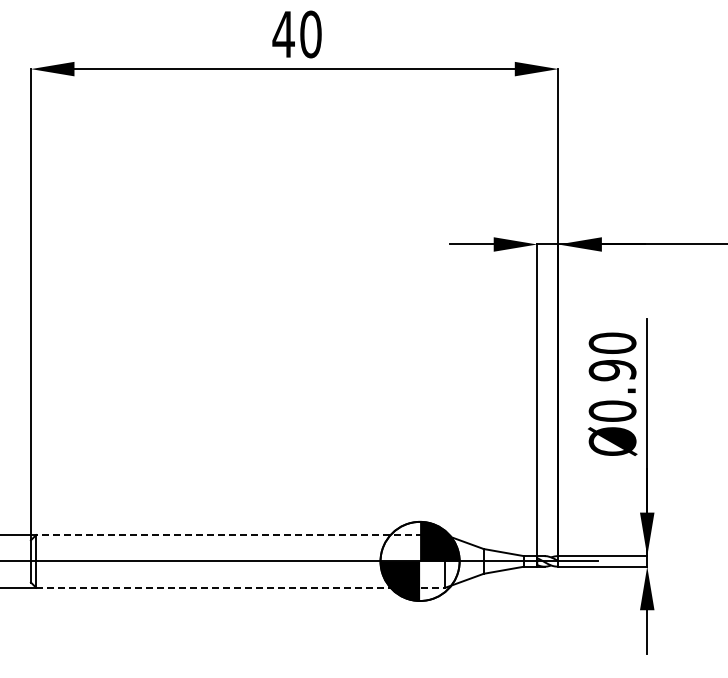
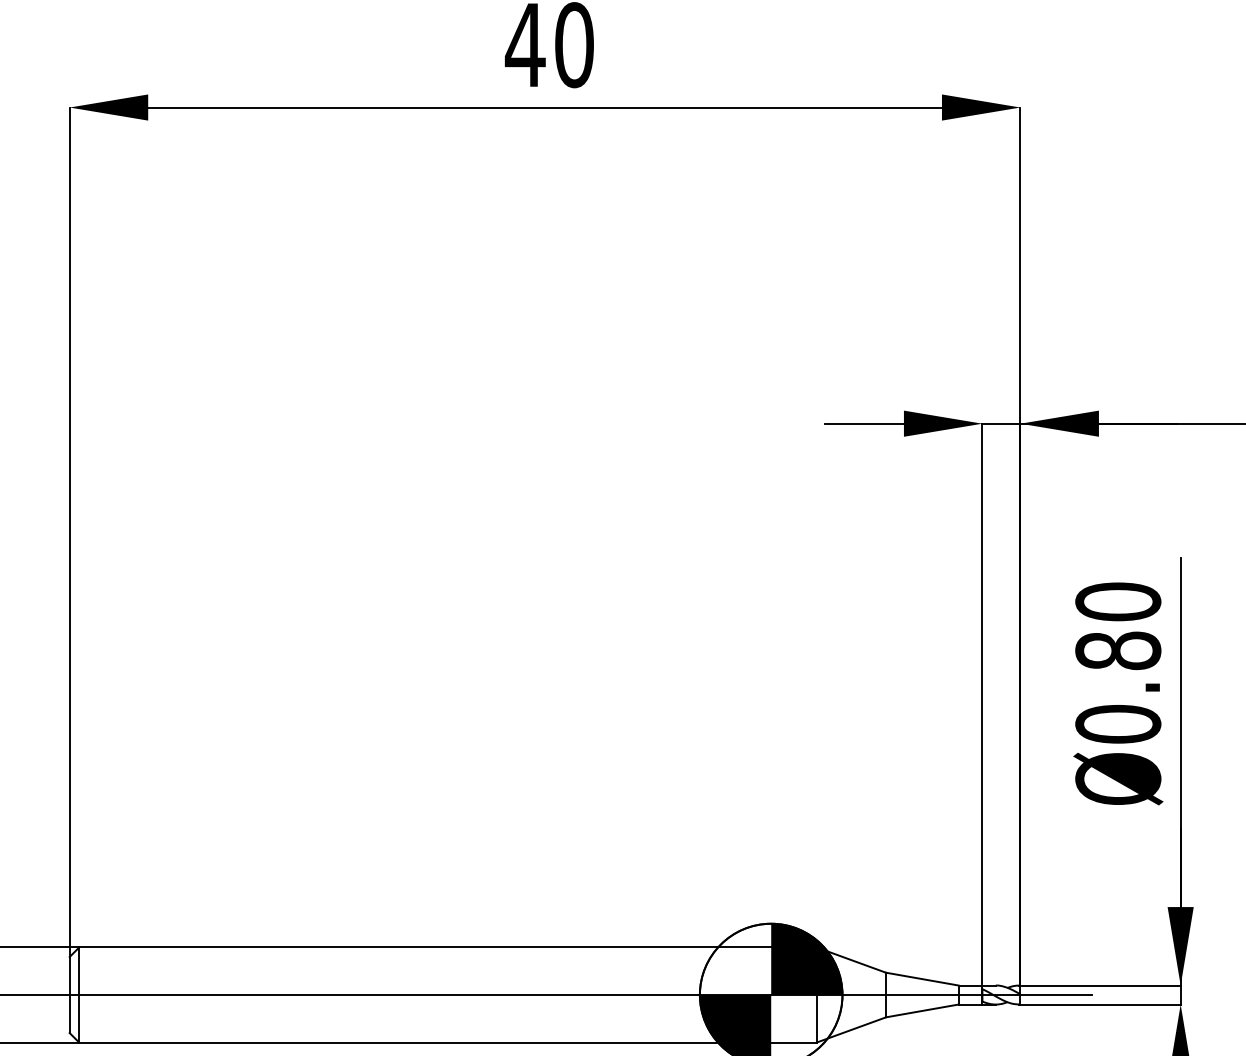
text: (612, 370) -> (1118, 650), Ø0.90 -> Ø0.80
line: (240, 535) -> (447, 948), dashed -> solid
line: (240, 587) -> (447, 1042), dashed -> solid

